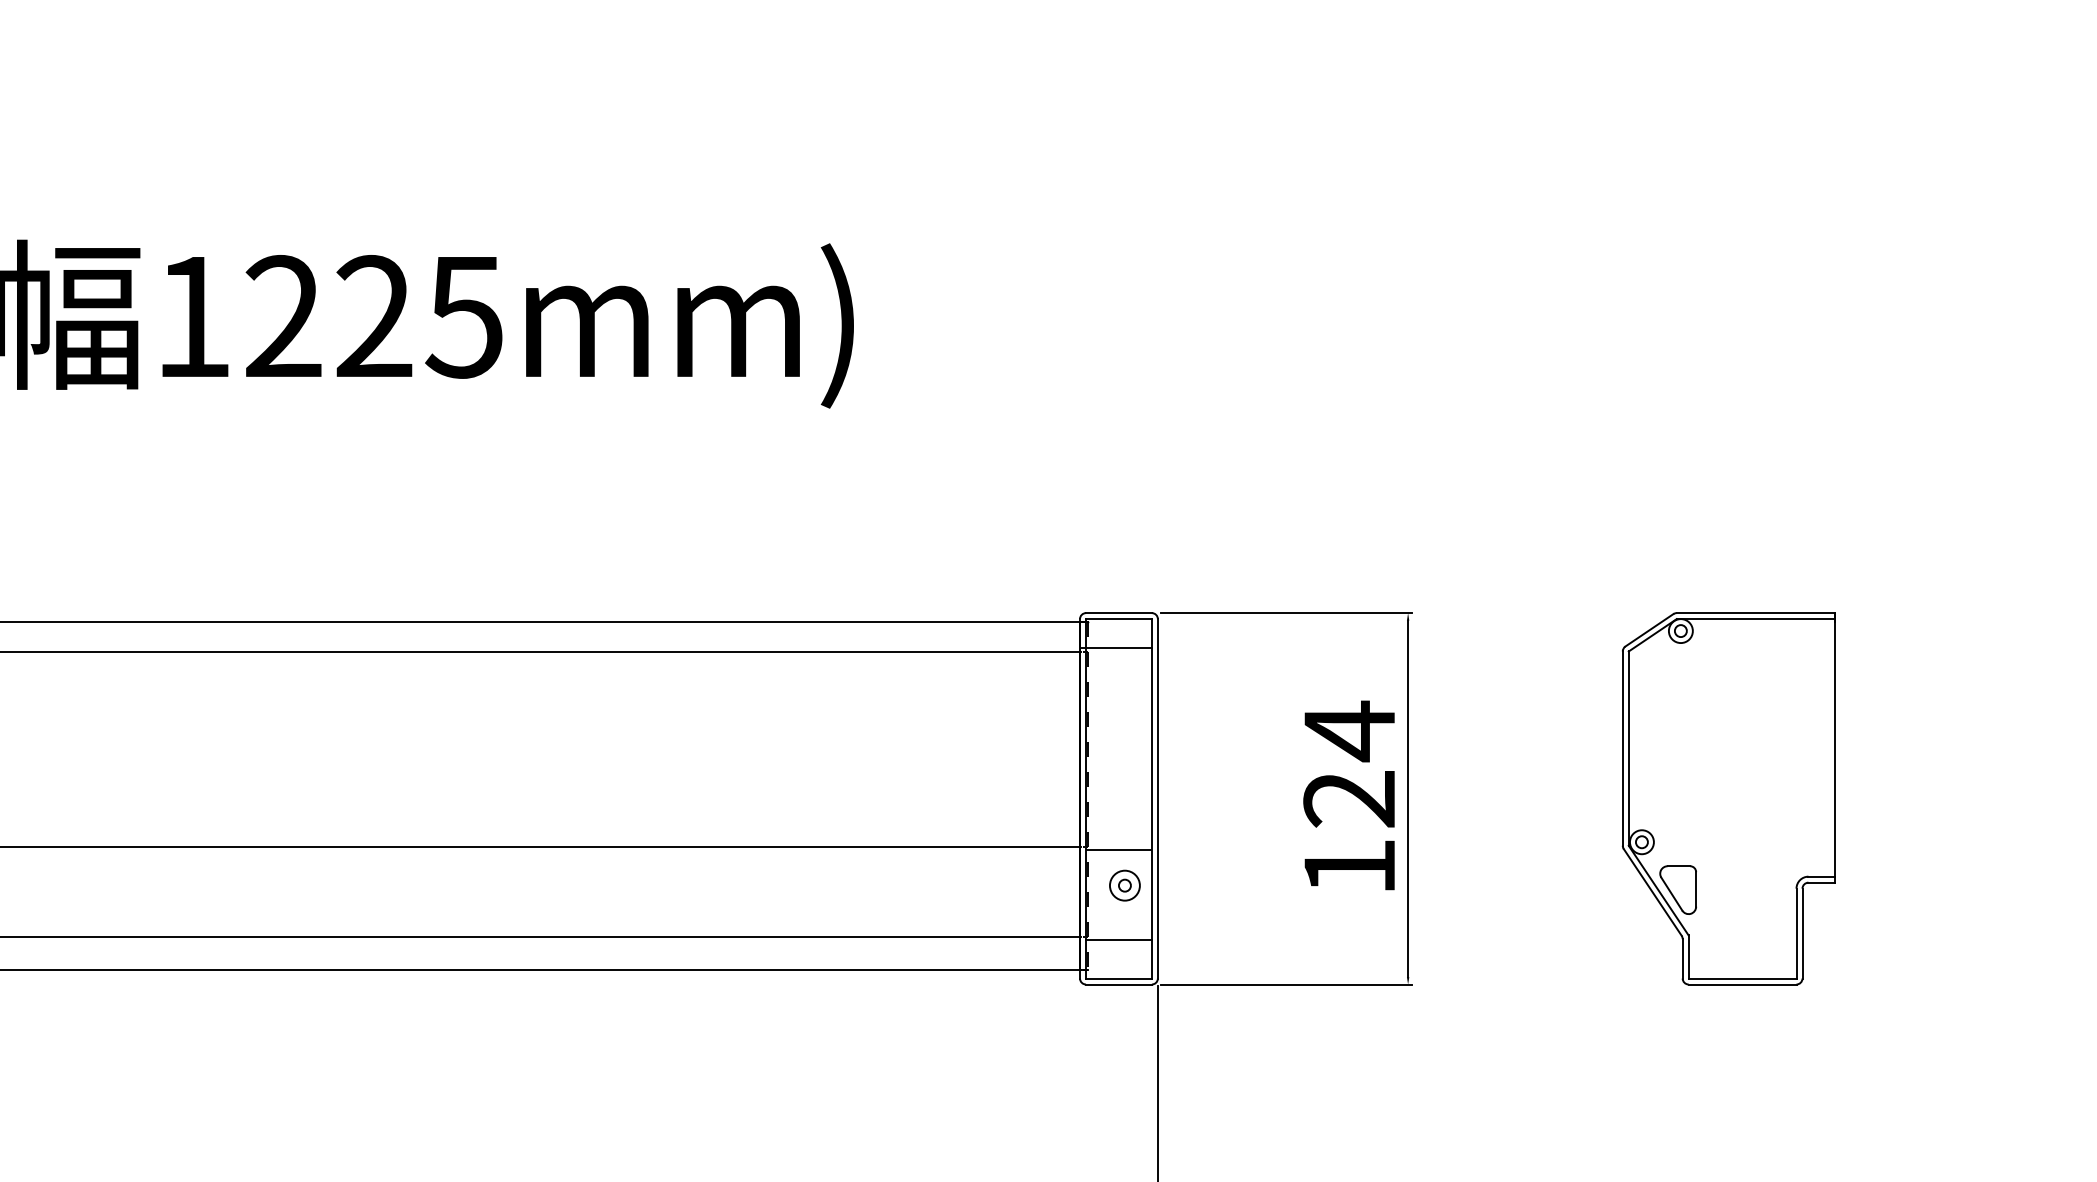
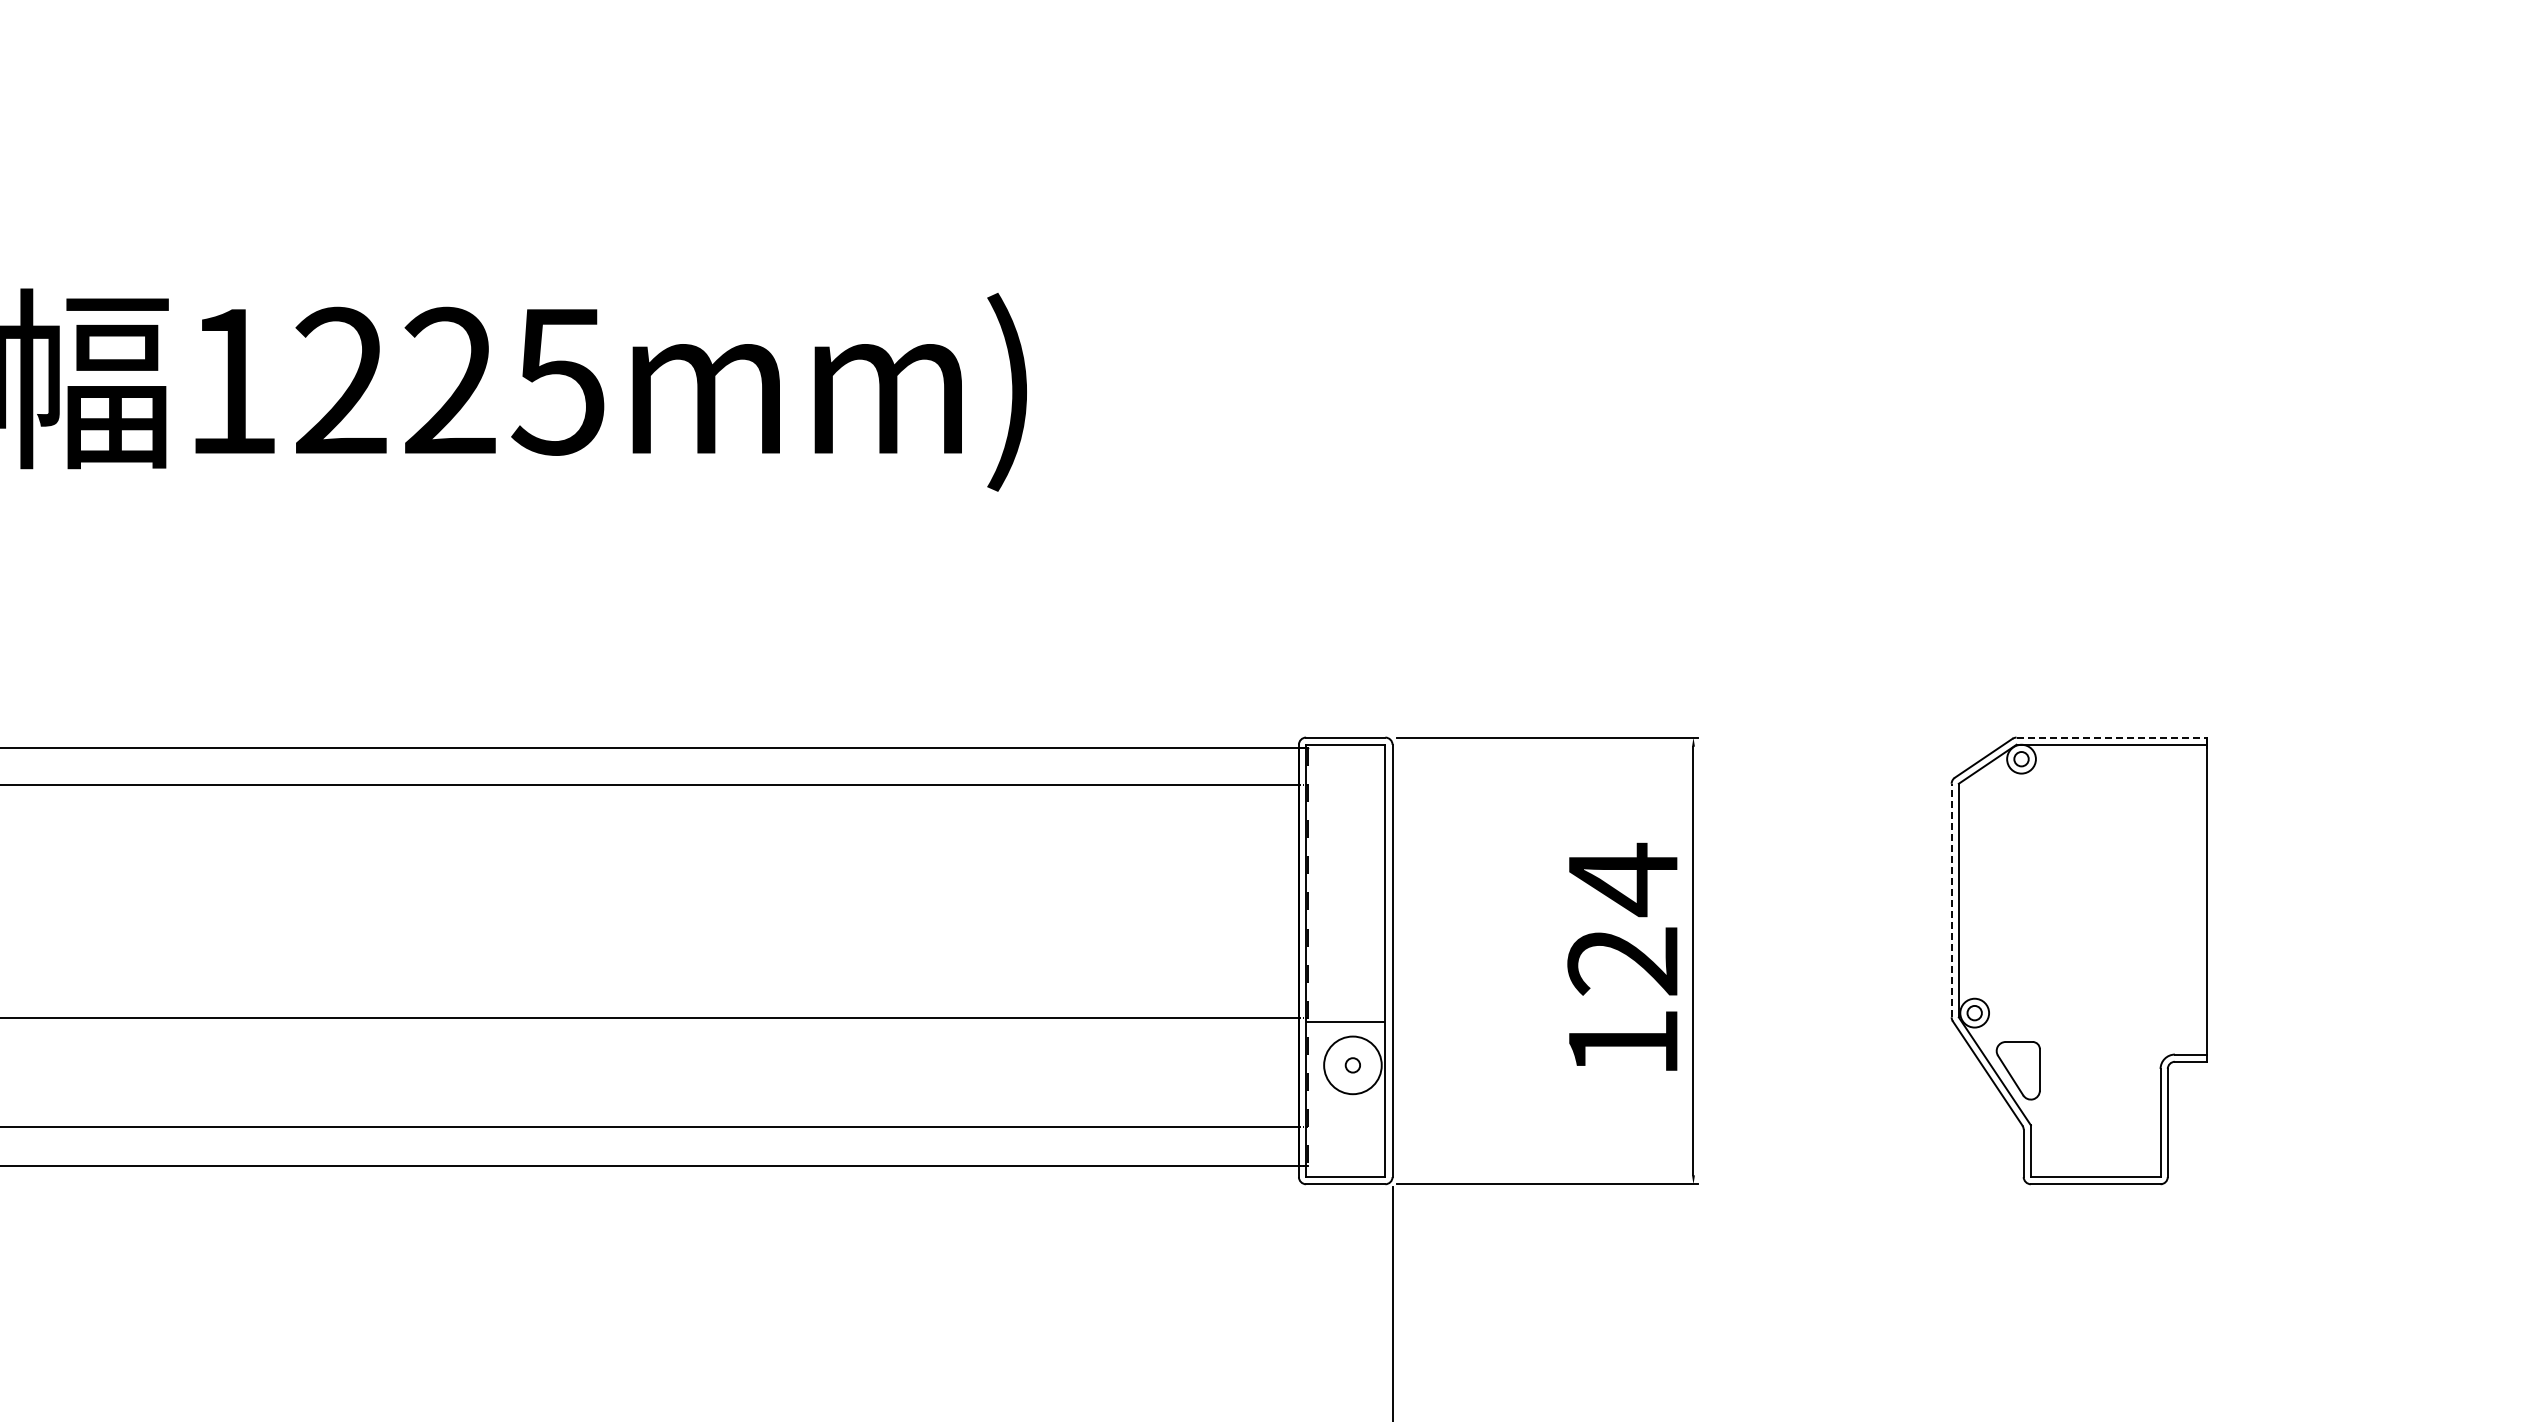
line: (1756, 613) -> (2112, 737), solid -> dashed
line: (1115, 647) -> (1341, 779), removed
line: (1622, 748) -> (1951, 900), solid -> dashed
circle: (1124, 885) -> (1352, 1065), size x1.6
line: (1118, 939) -> (1345, 1130), removed

